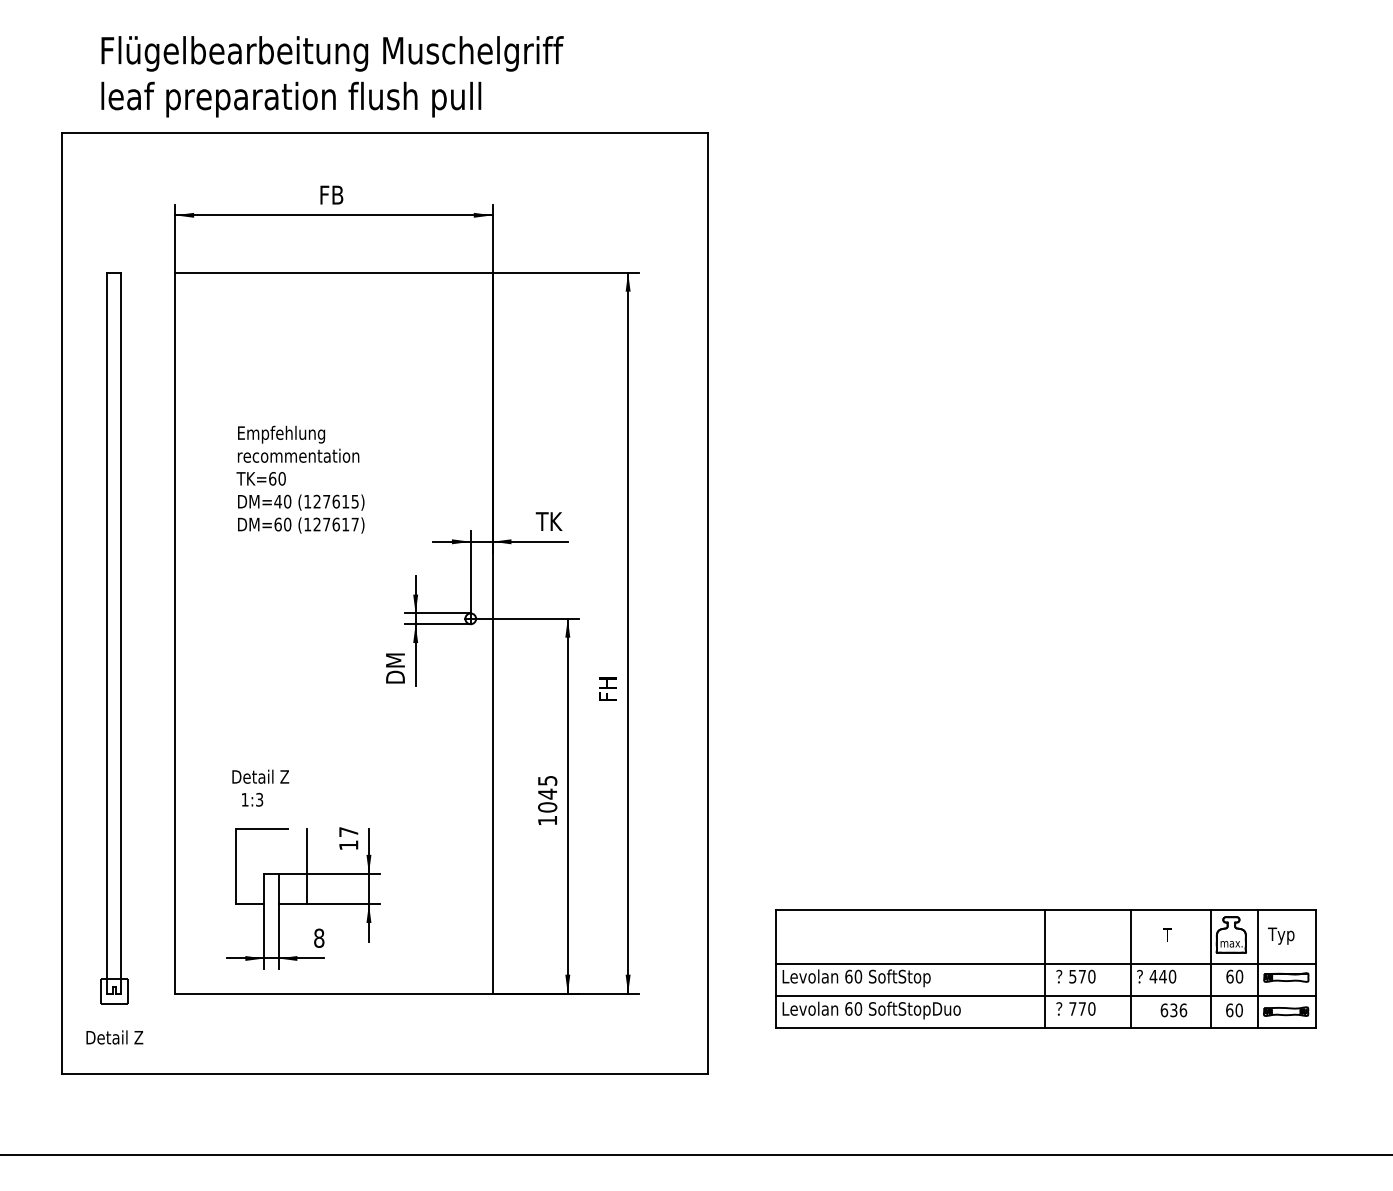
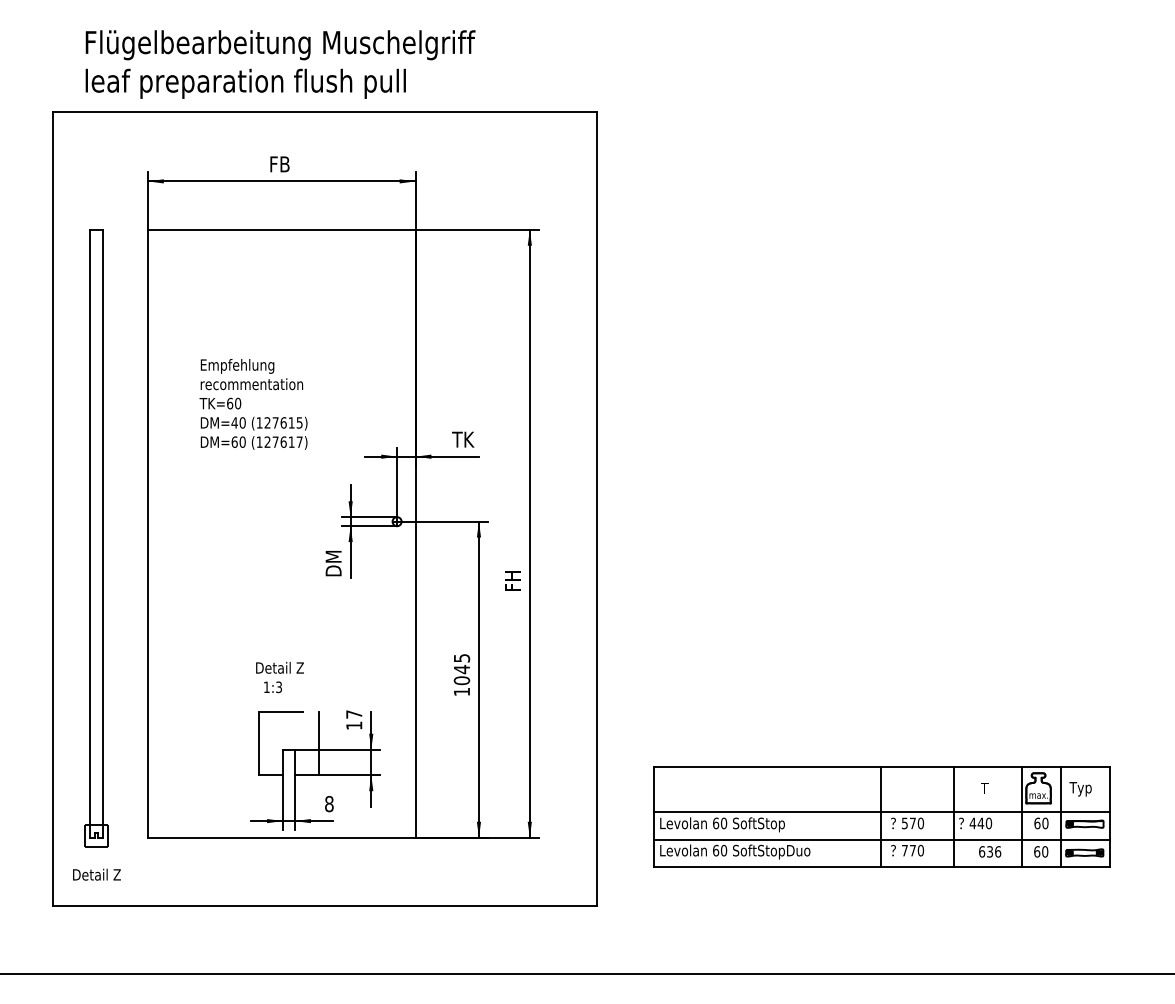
part: (302, 870) -> (315, 746), moved

